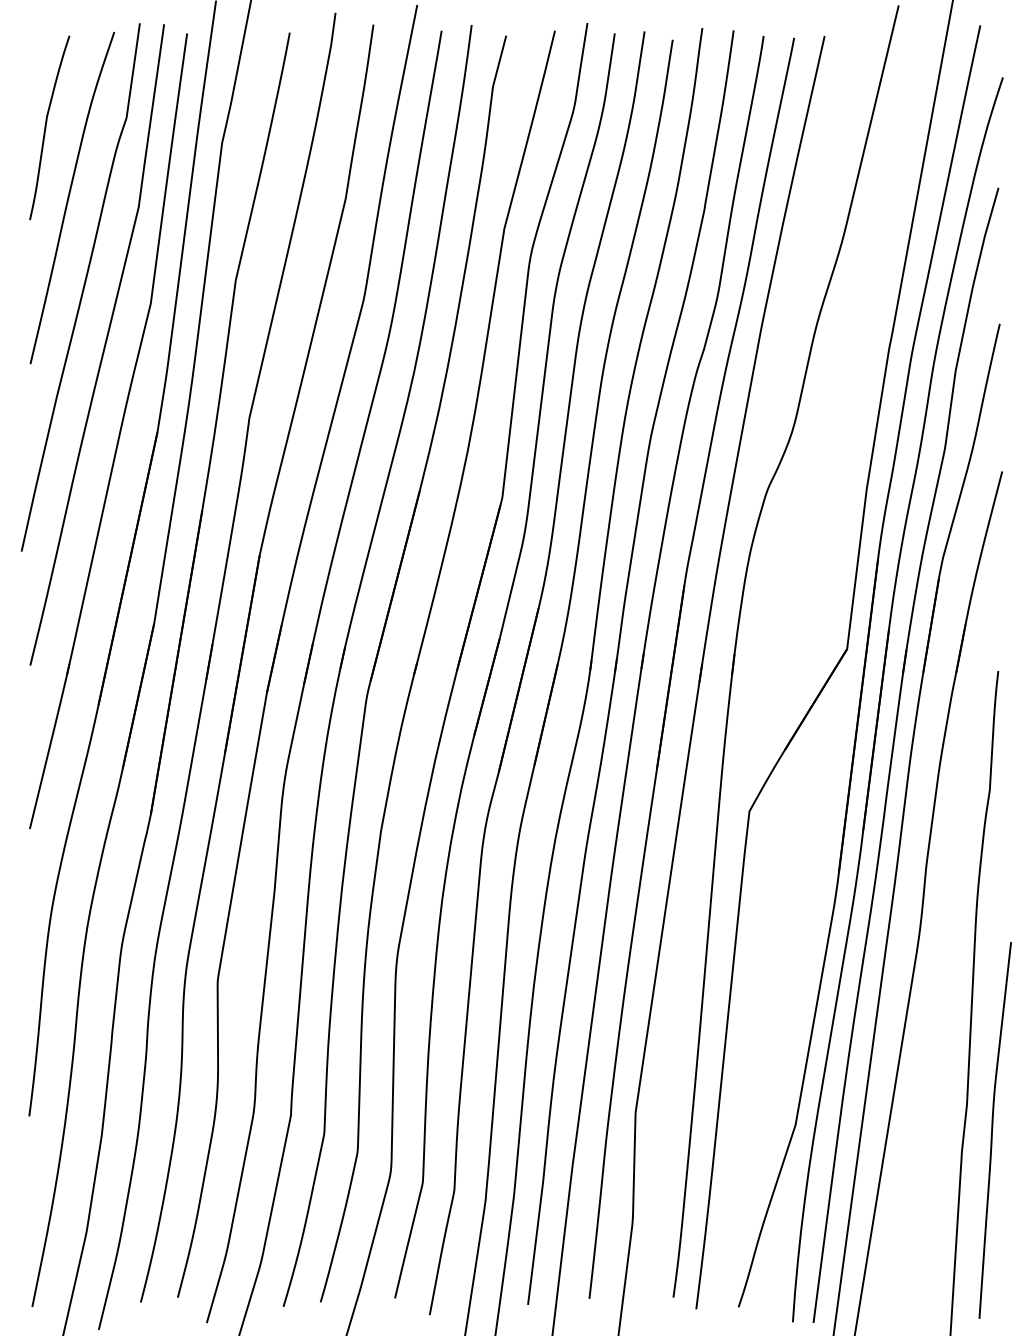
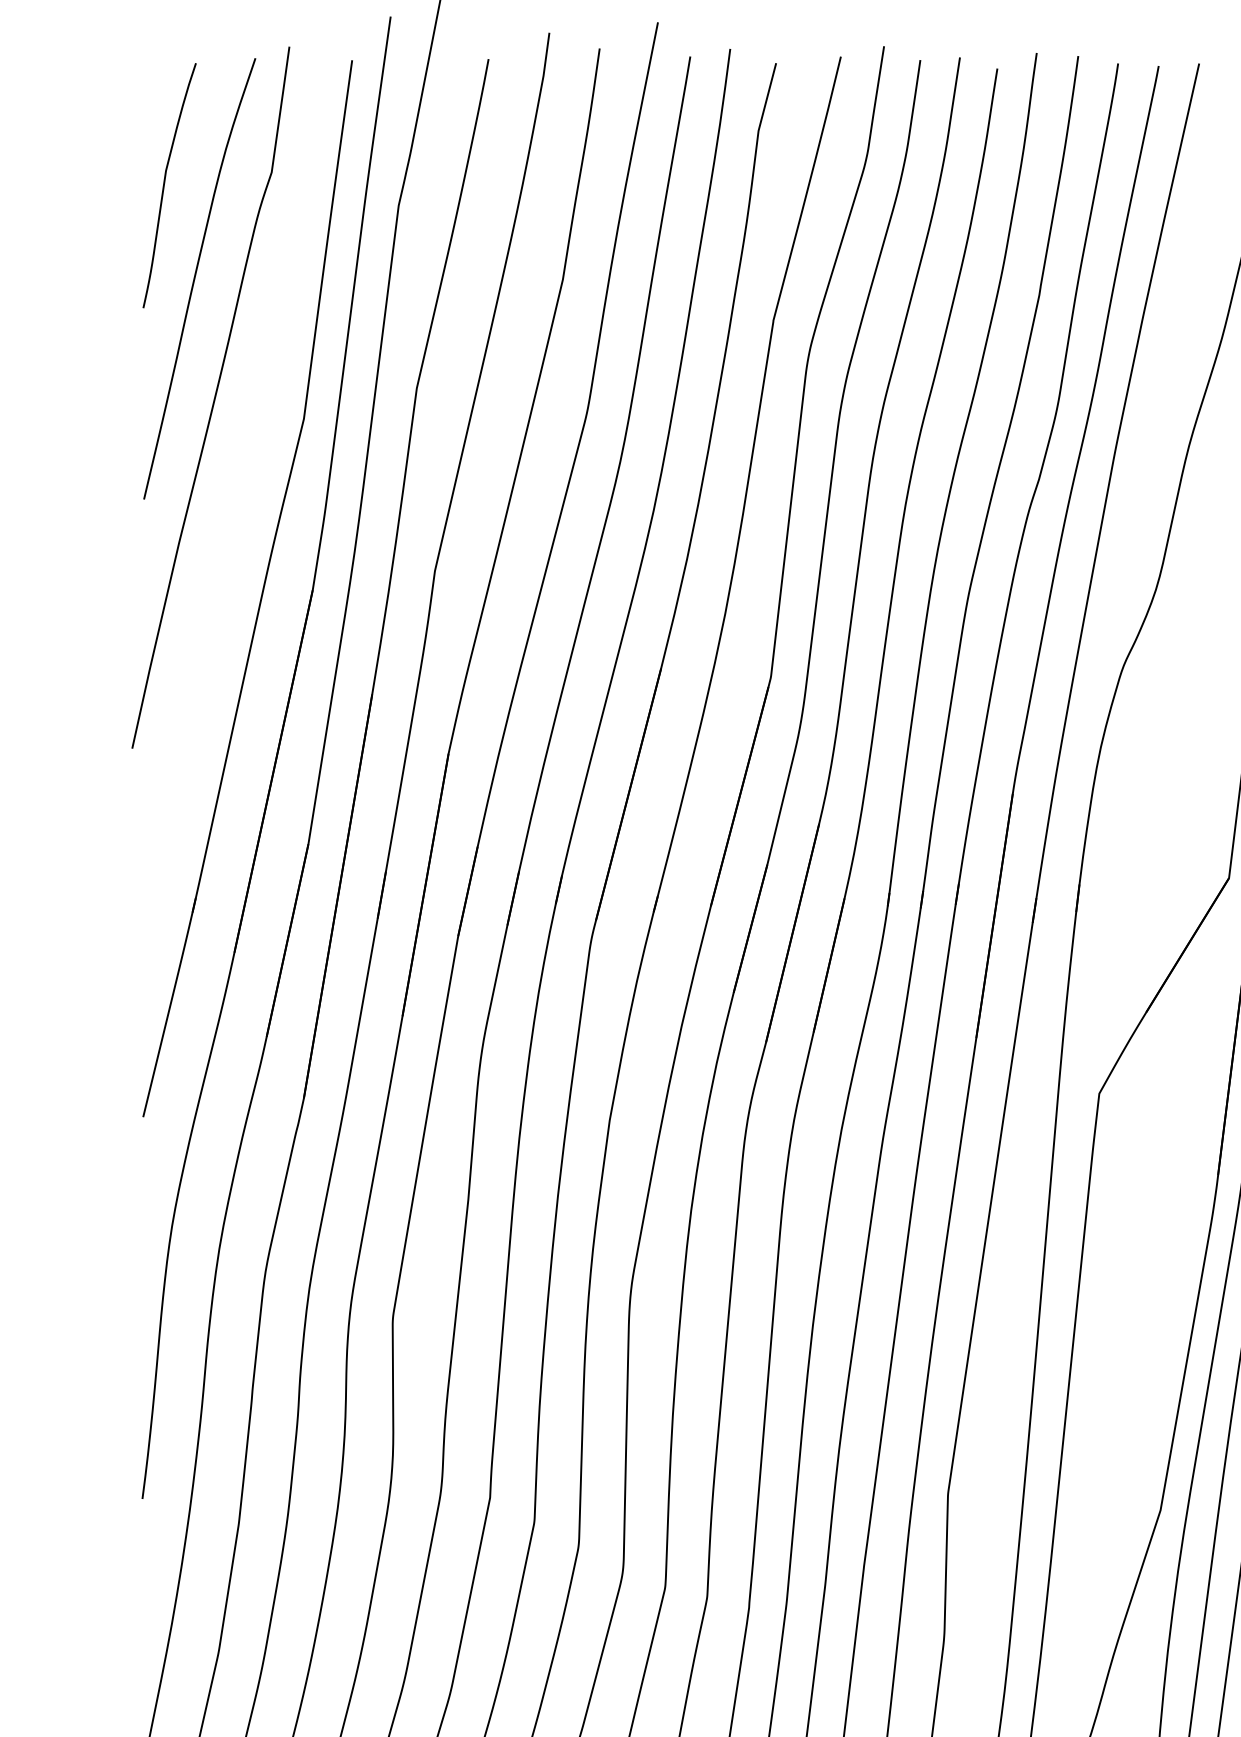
curve: (103, 347) -> (241, 477), removed

